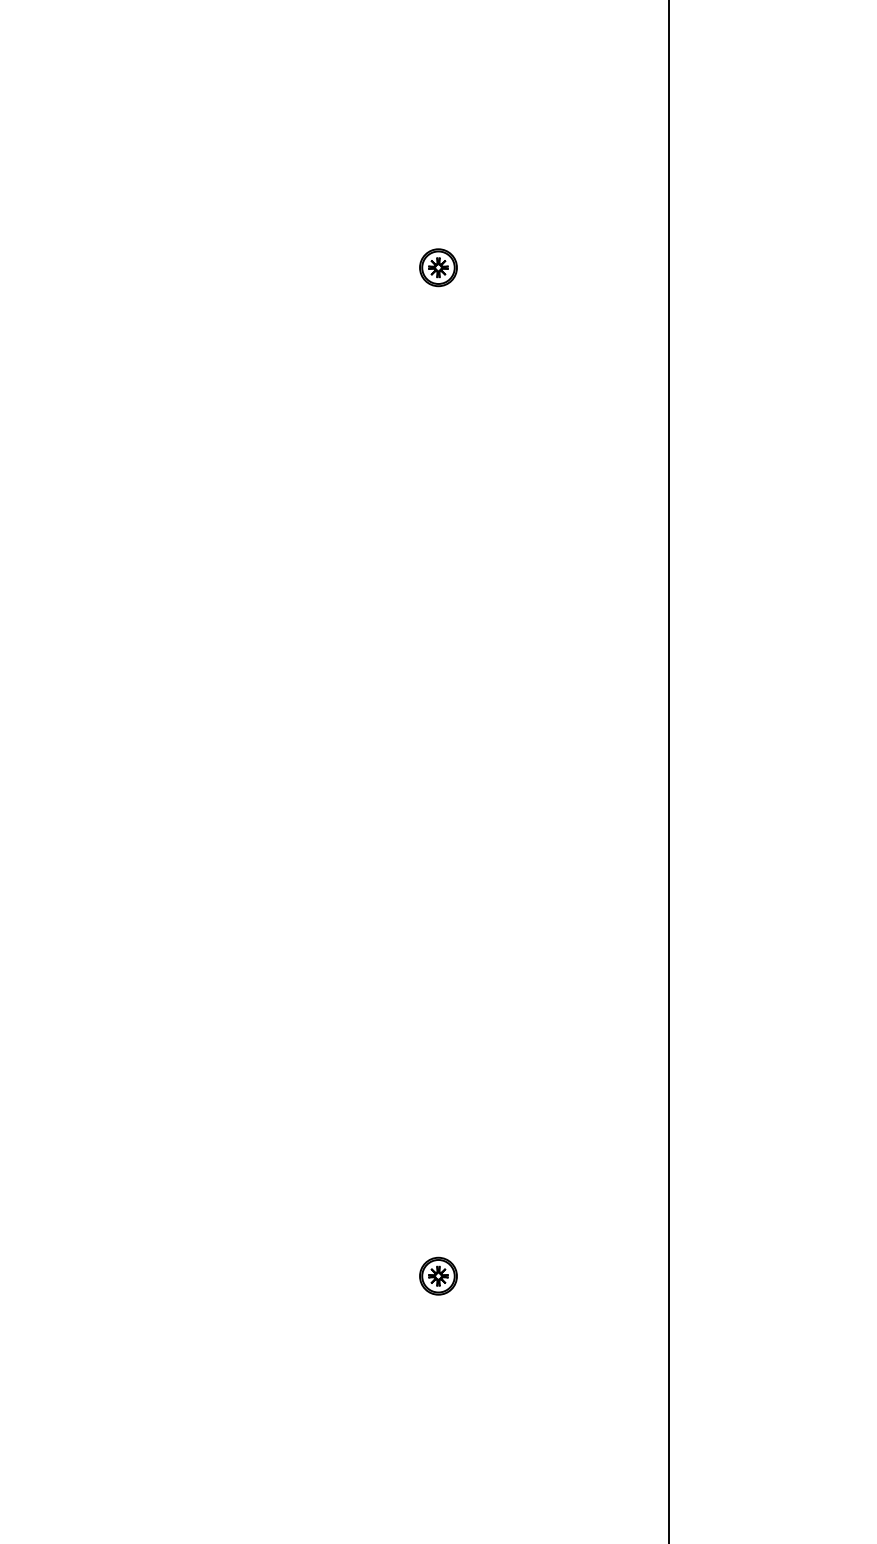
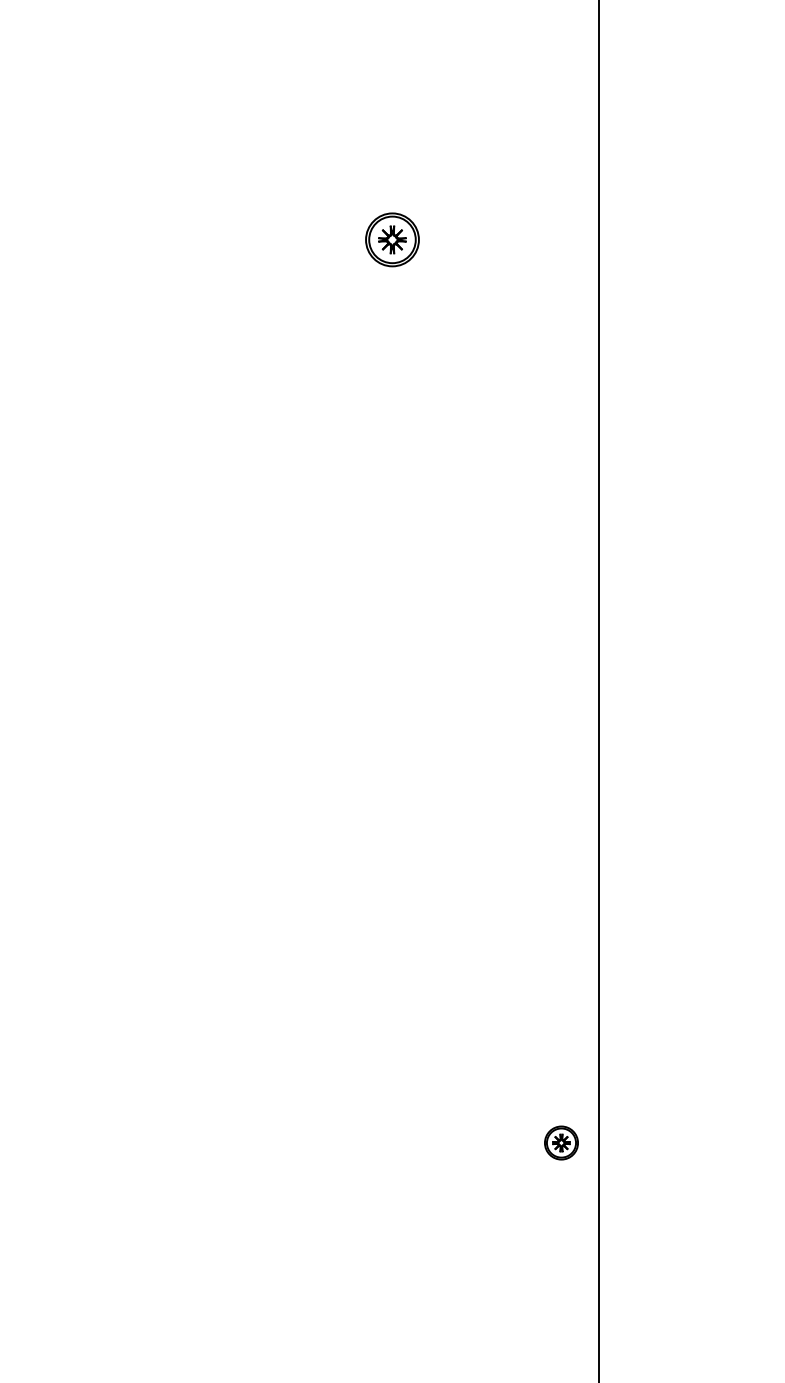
part: (438, 267) -> (392, 239), size x1.6
part: (438, 1275) -> (561, 1142), moved

